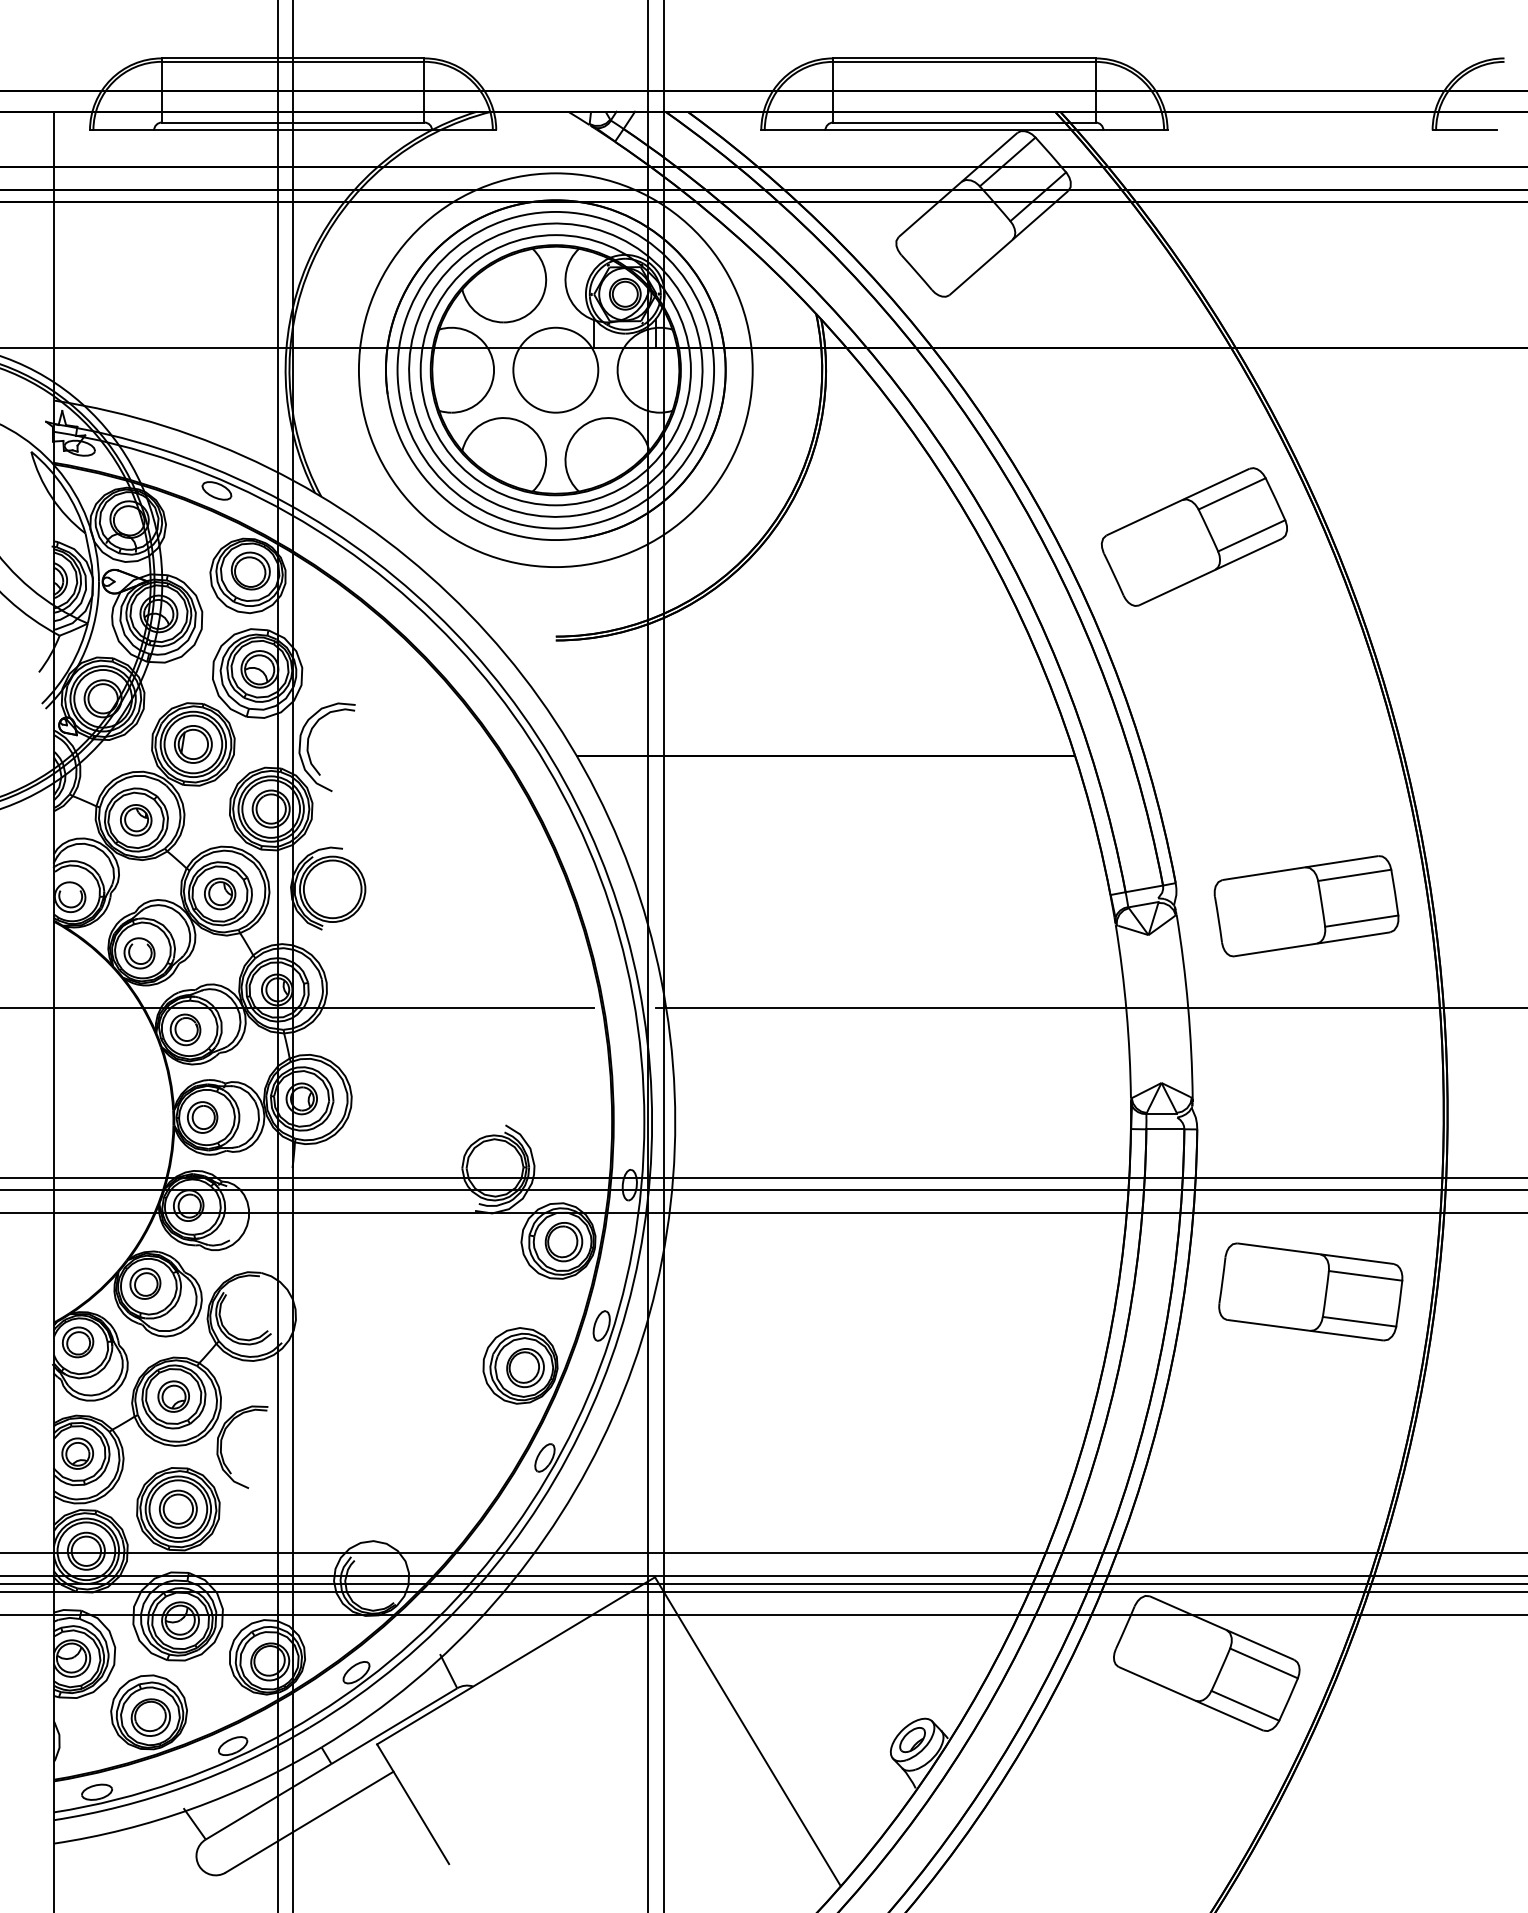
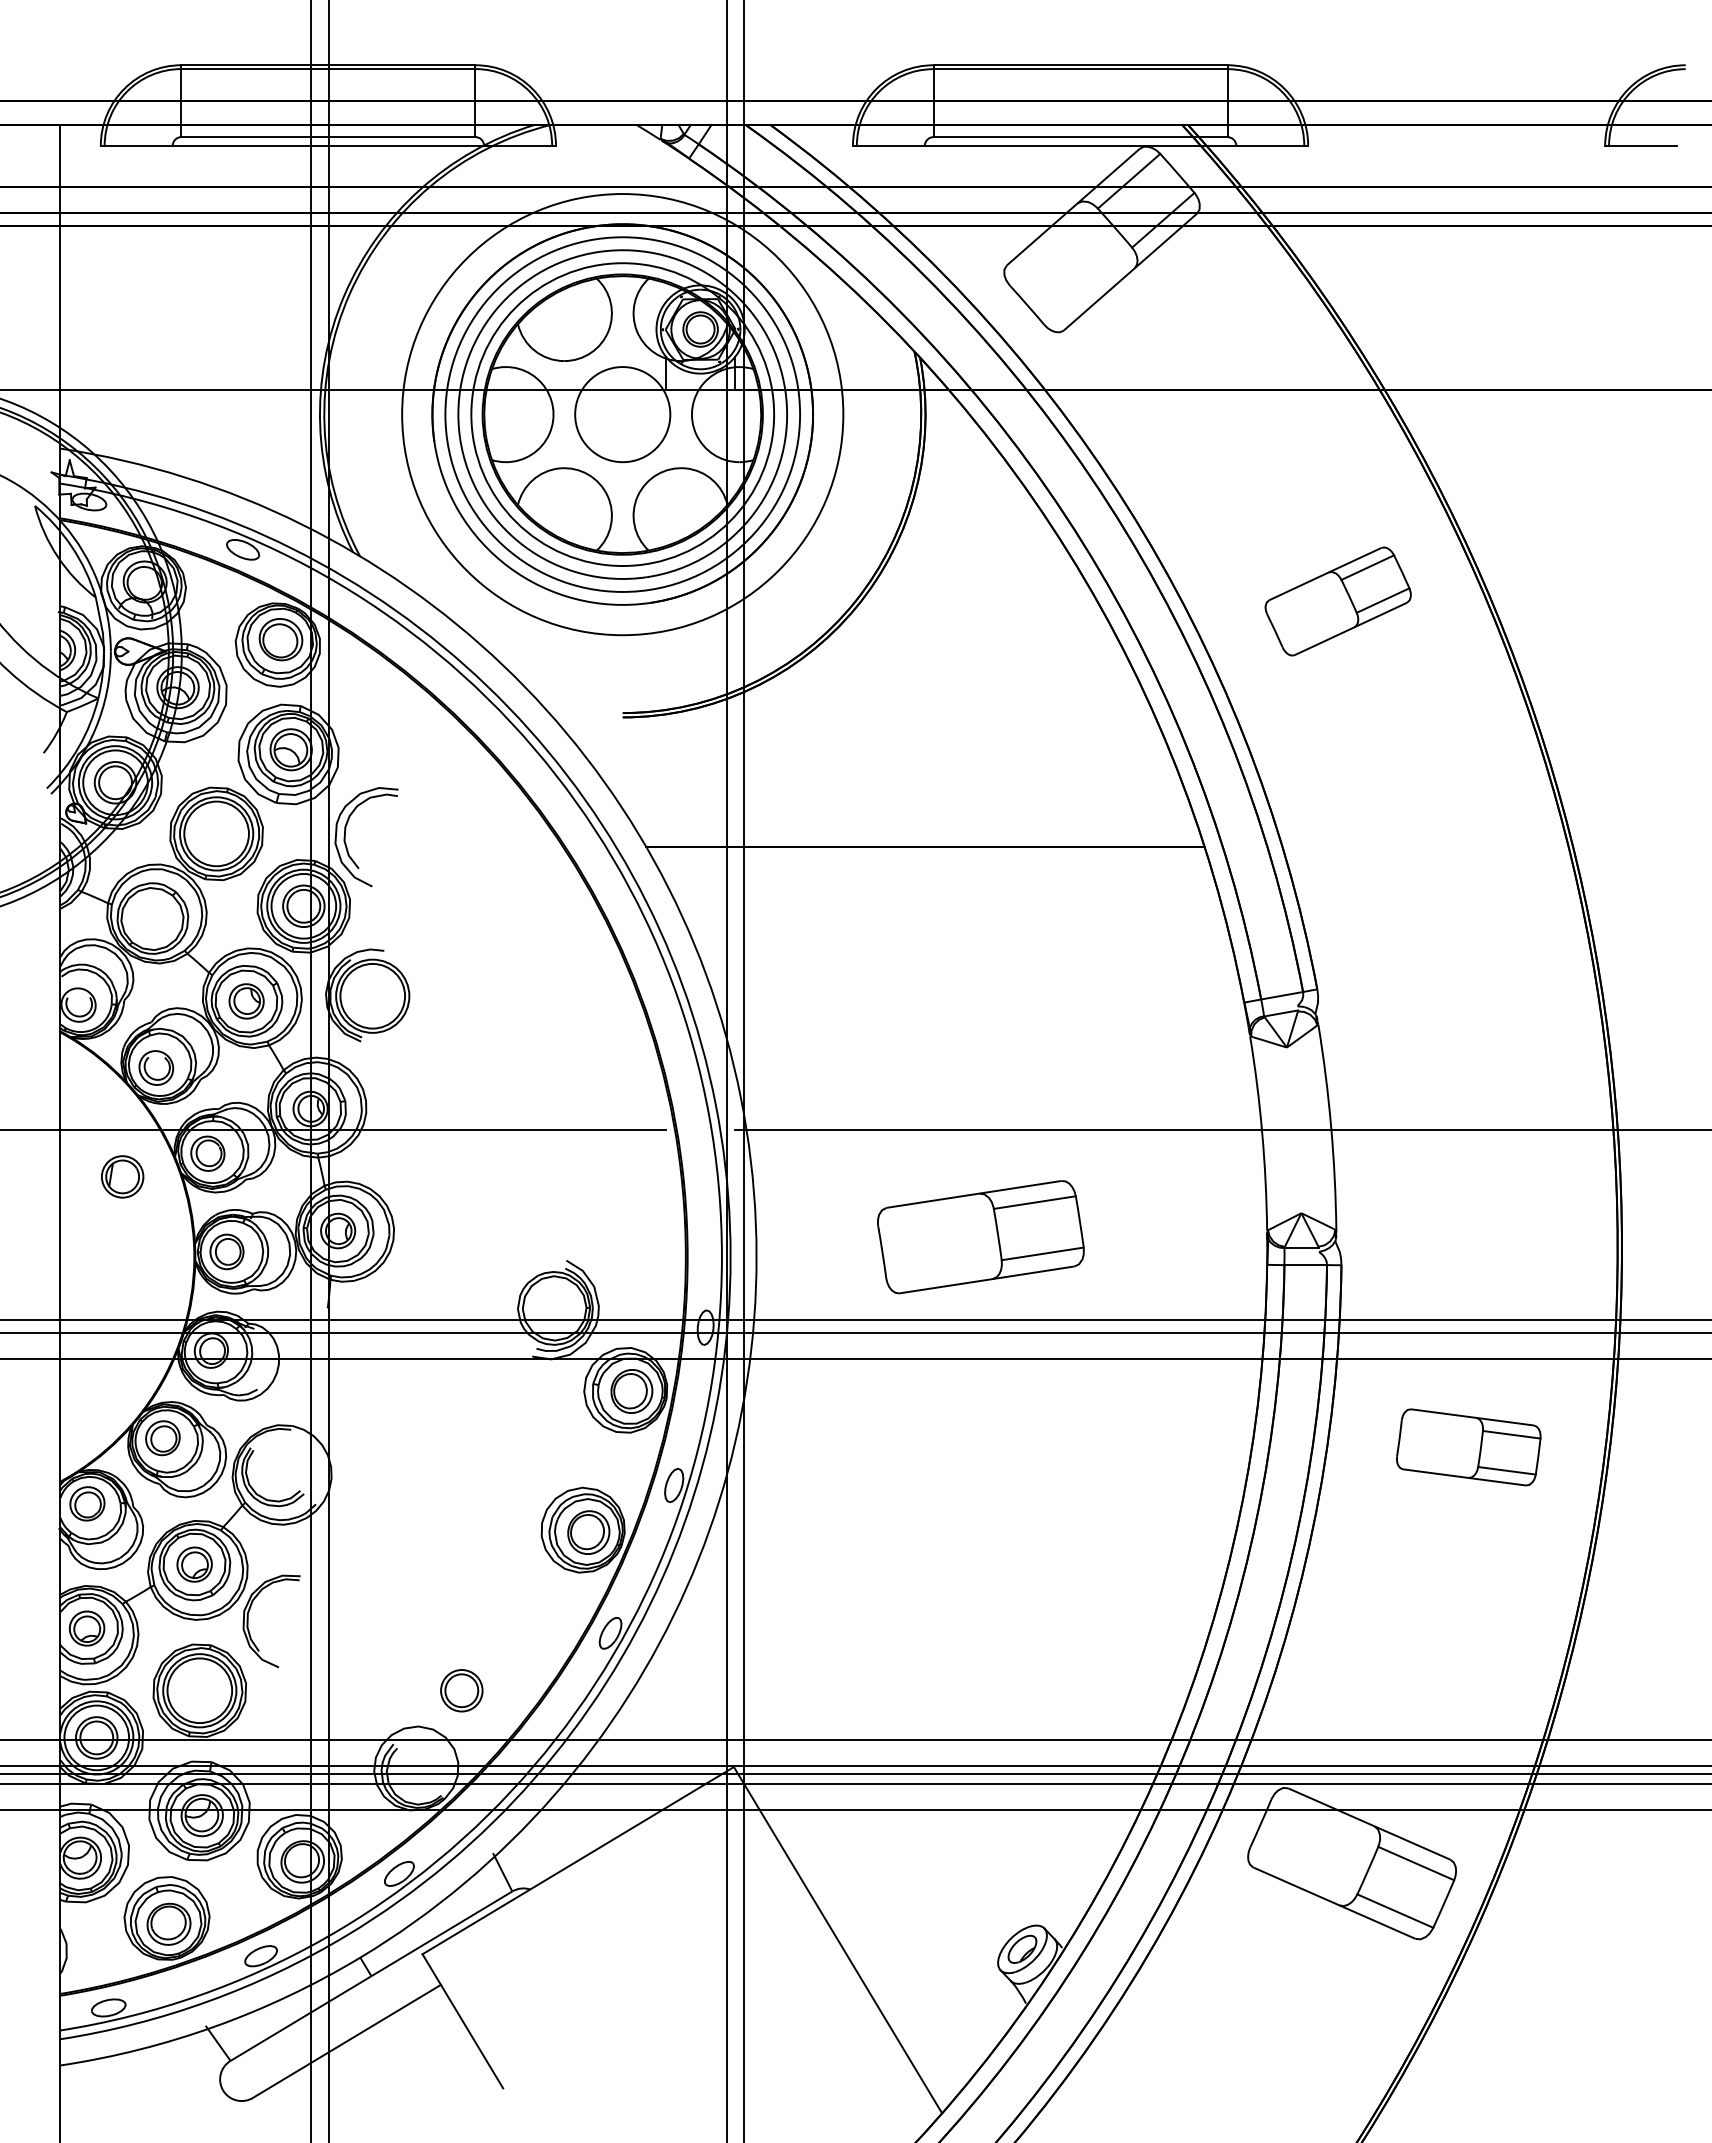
part: (1193, 537) -> (1337, 601), size x0.7
part: (193, 744) -> (122, 1176), moved
part: (136, 819) -> (152, 918), removed
part: (1306, 906) -> (980, 1237), moved
part: (1310, 1292) -> (1468, 1447), size x0.7
part: (178, 1508) -> (461, 1690), moved

